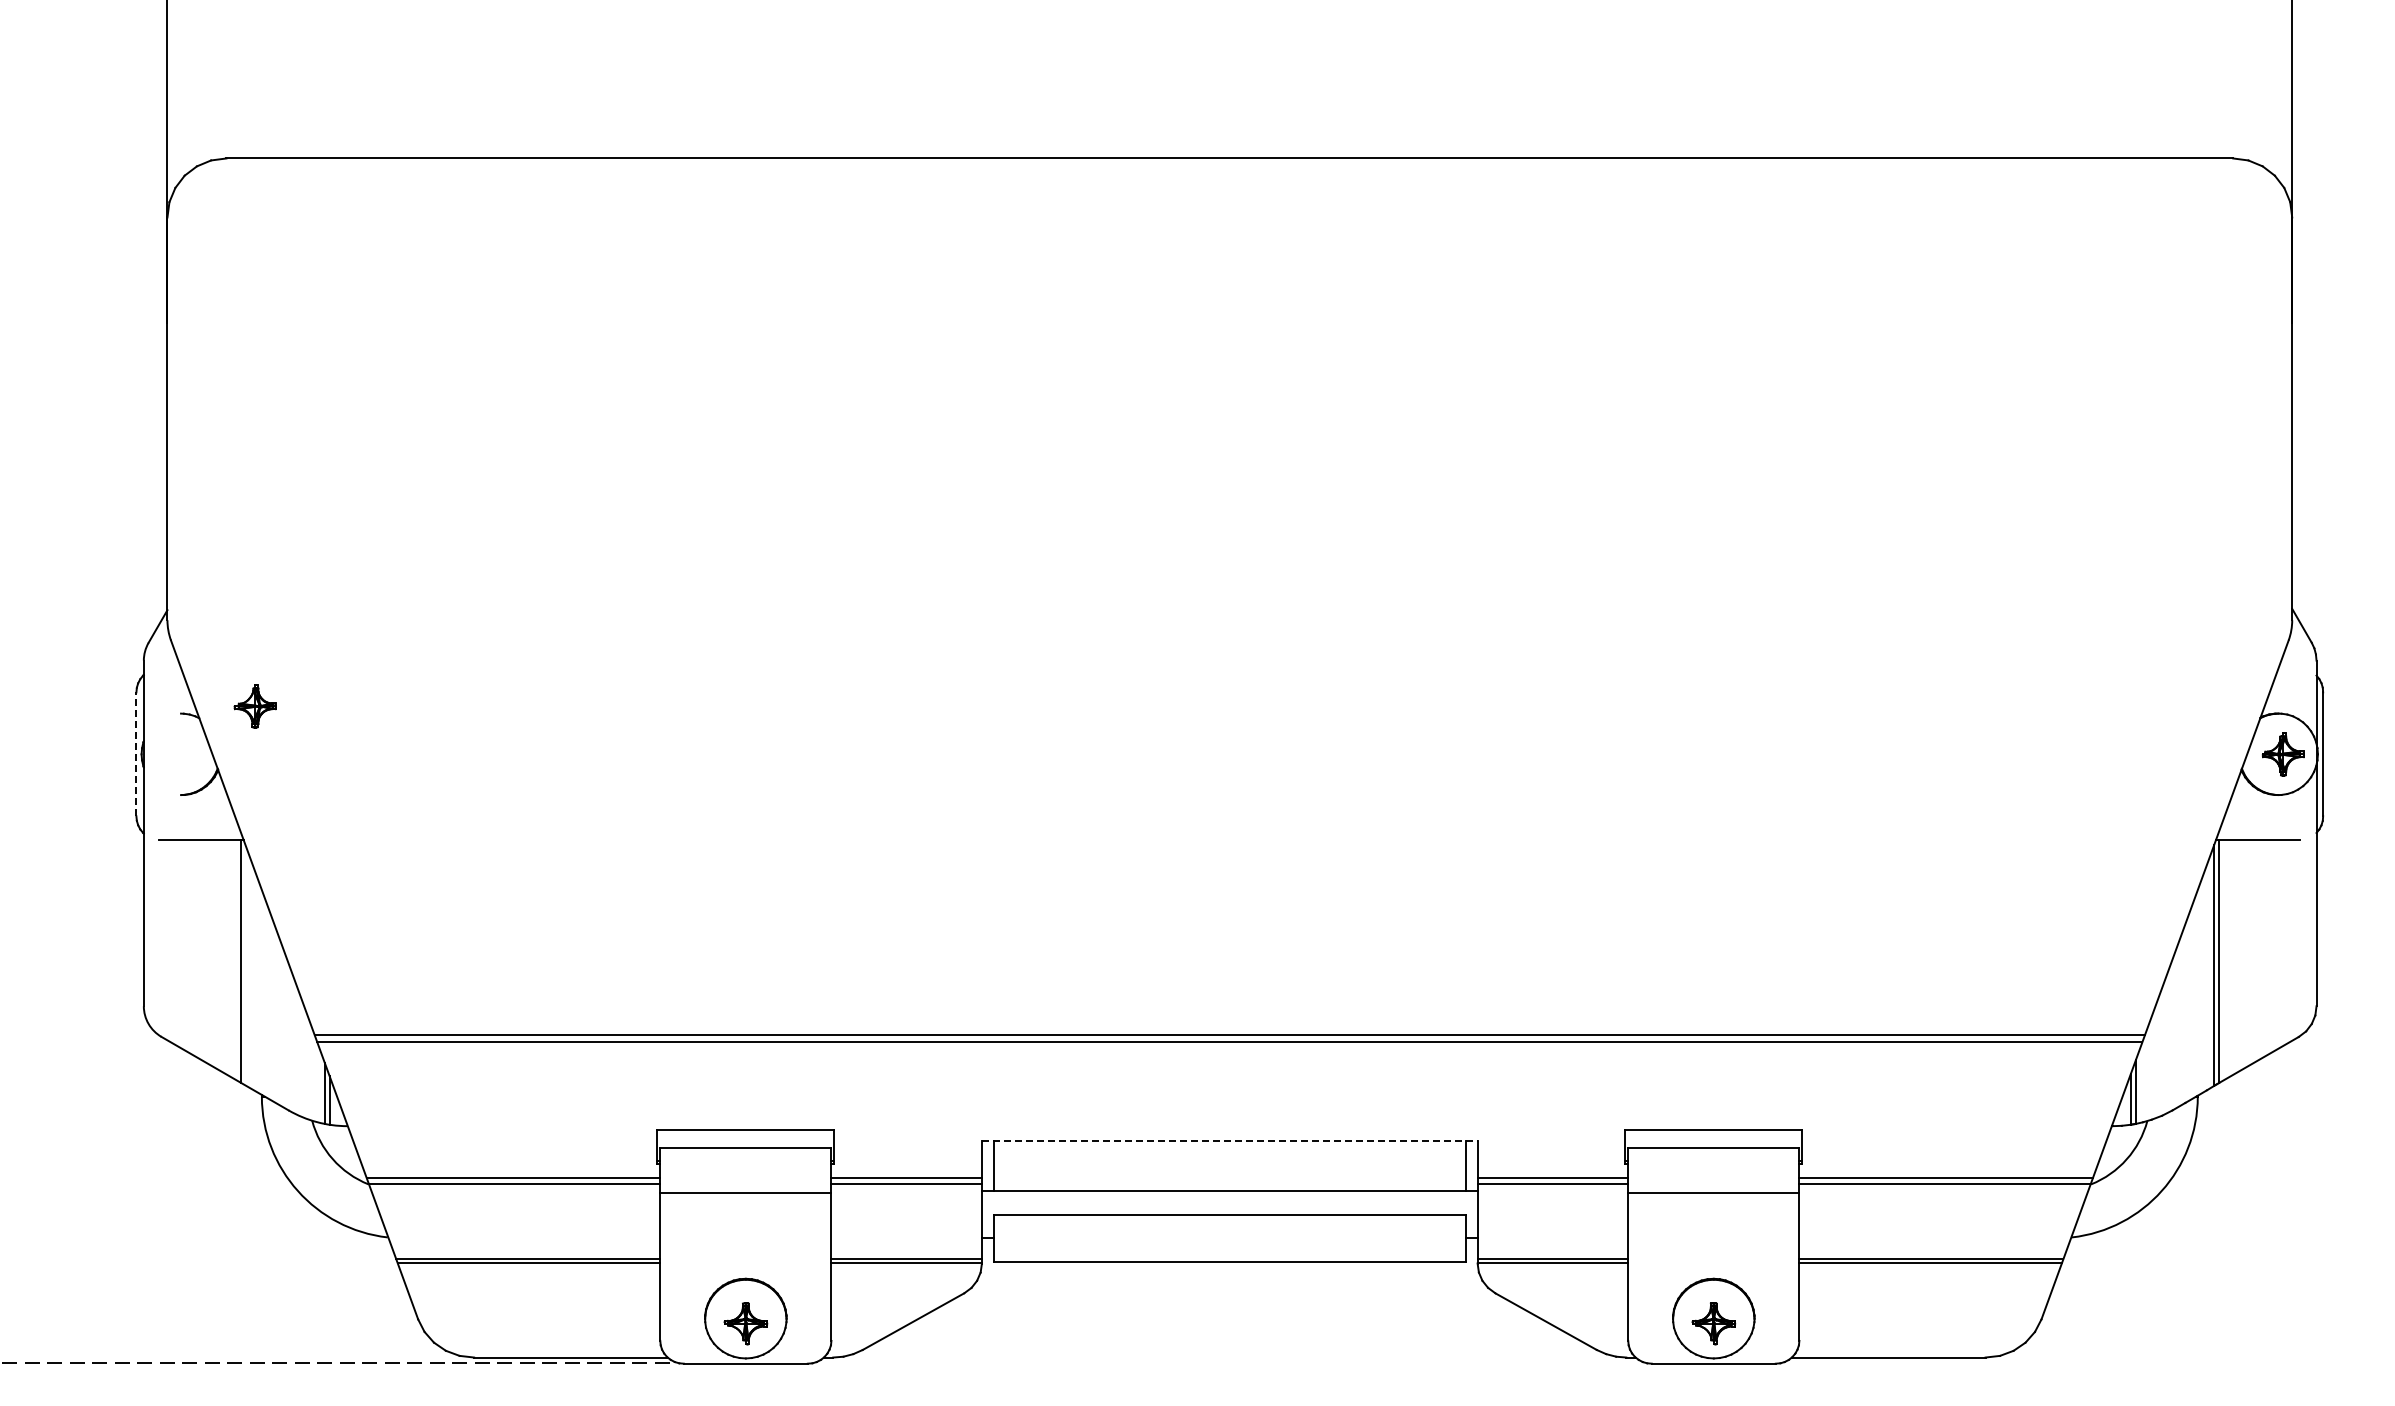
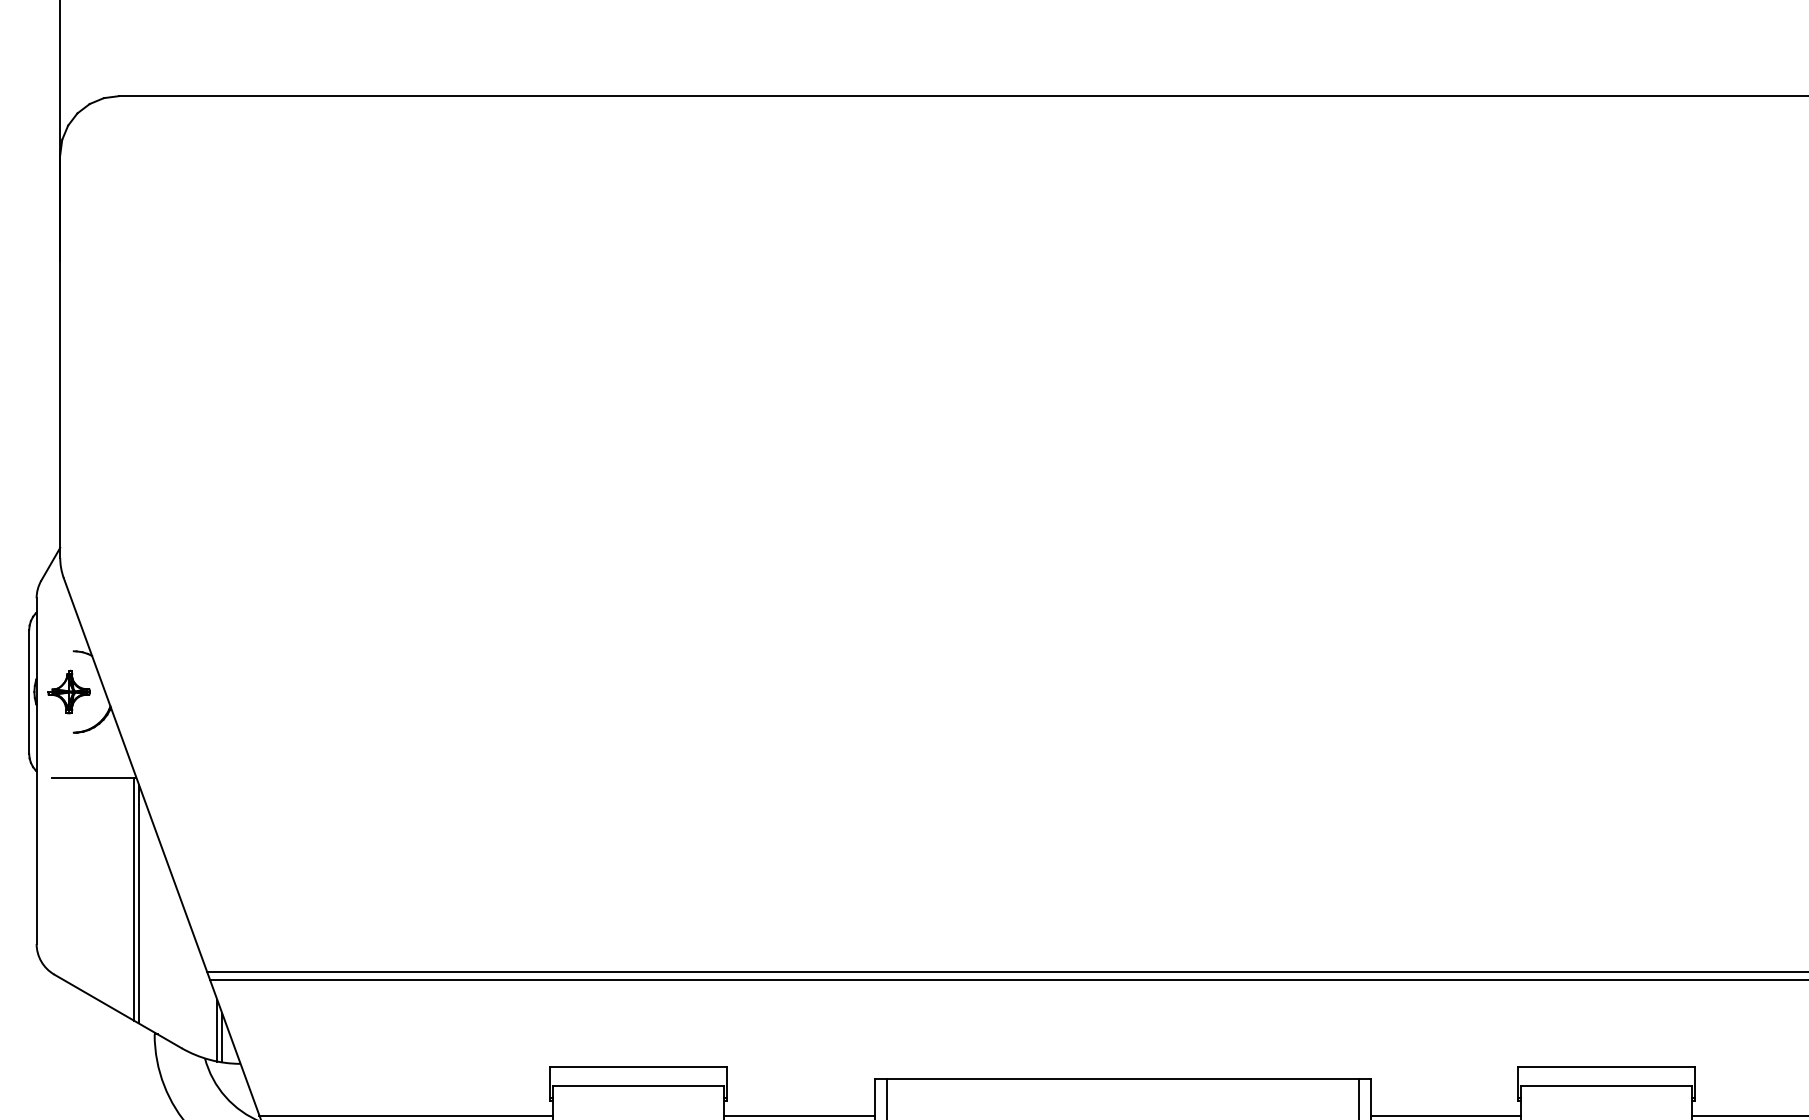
part: (254, 706) -> (68, 692), moved
line: (136, 754) -> (29, 692), dashed -> solid
line: (246, 966) -> (139, 904), added
line: (1229, 1140) -> (1122, 1078), dashed -> solid

